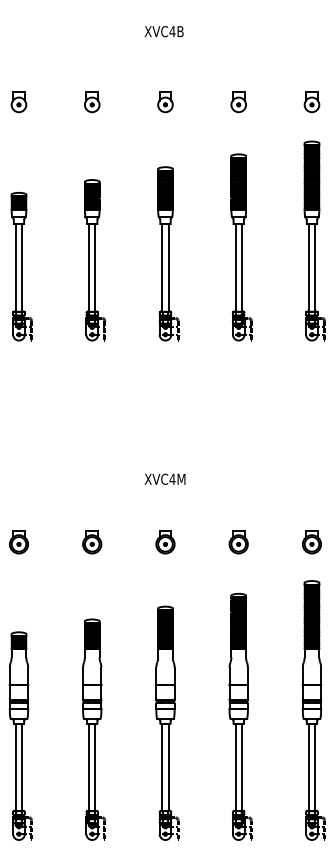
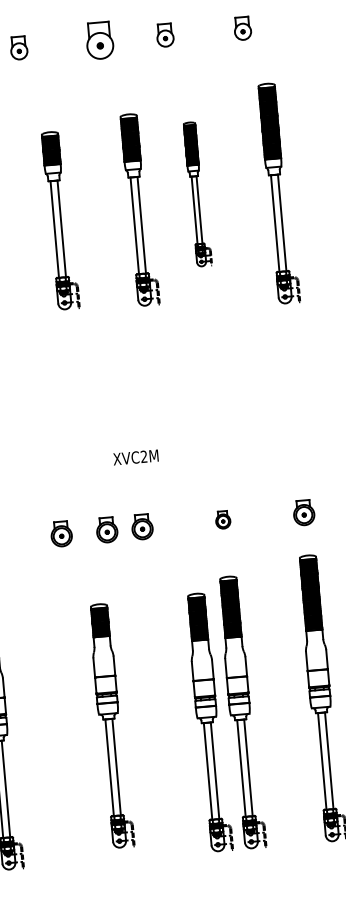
part: (165, 102) -> (99, 41), size x1.6
part: (238, 102) -> (165, 35), moved
part: (311, 102) -> (242, 29), moved
part: (314, 240) -> (278, 192), moved
part: (241, 247) -> (197, 194), size x0.7
part: (168, 253) -> (140, 209), moved
part: (95, 260) -> (61, 220), moved
text: (172, 478) -> (143, 455), XVC4M -> XVC2M
part: (133, 542) -> (107, 530), added
part: (238, 542) -> (222, 520), size x0.7
part: (167, 722) -> (209, 721), moved
part: (94, 729) -> (111, 725), moved

